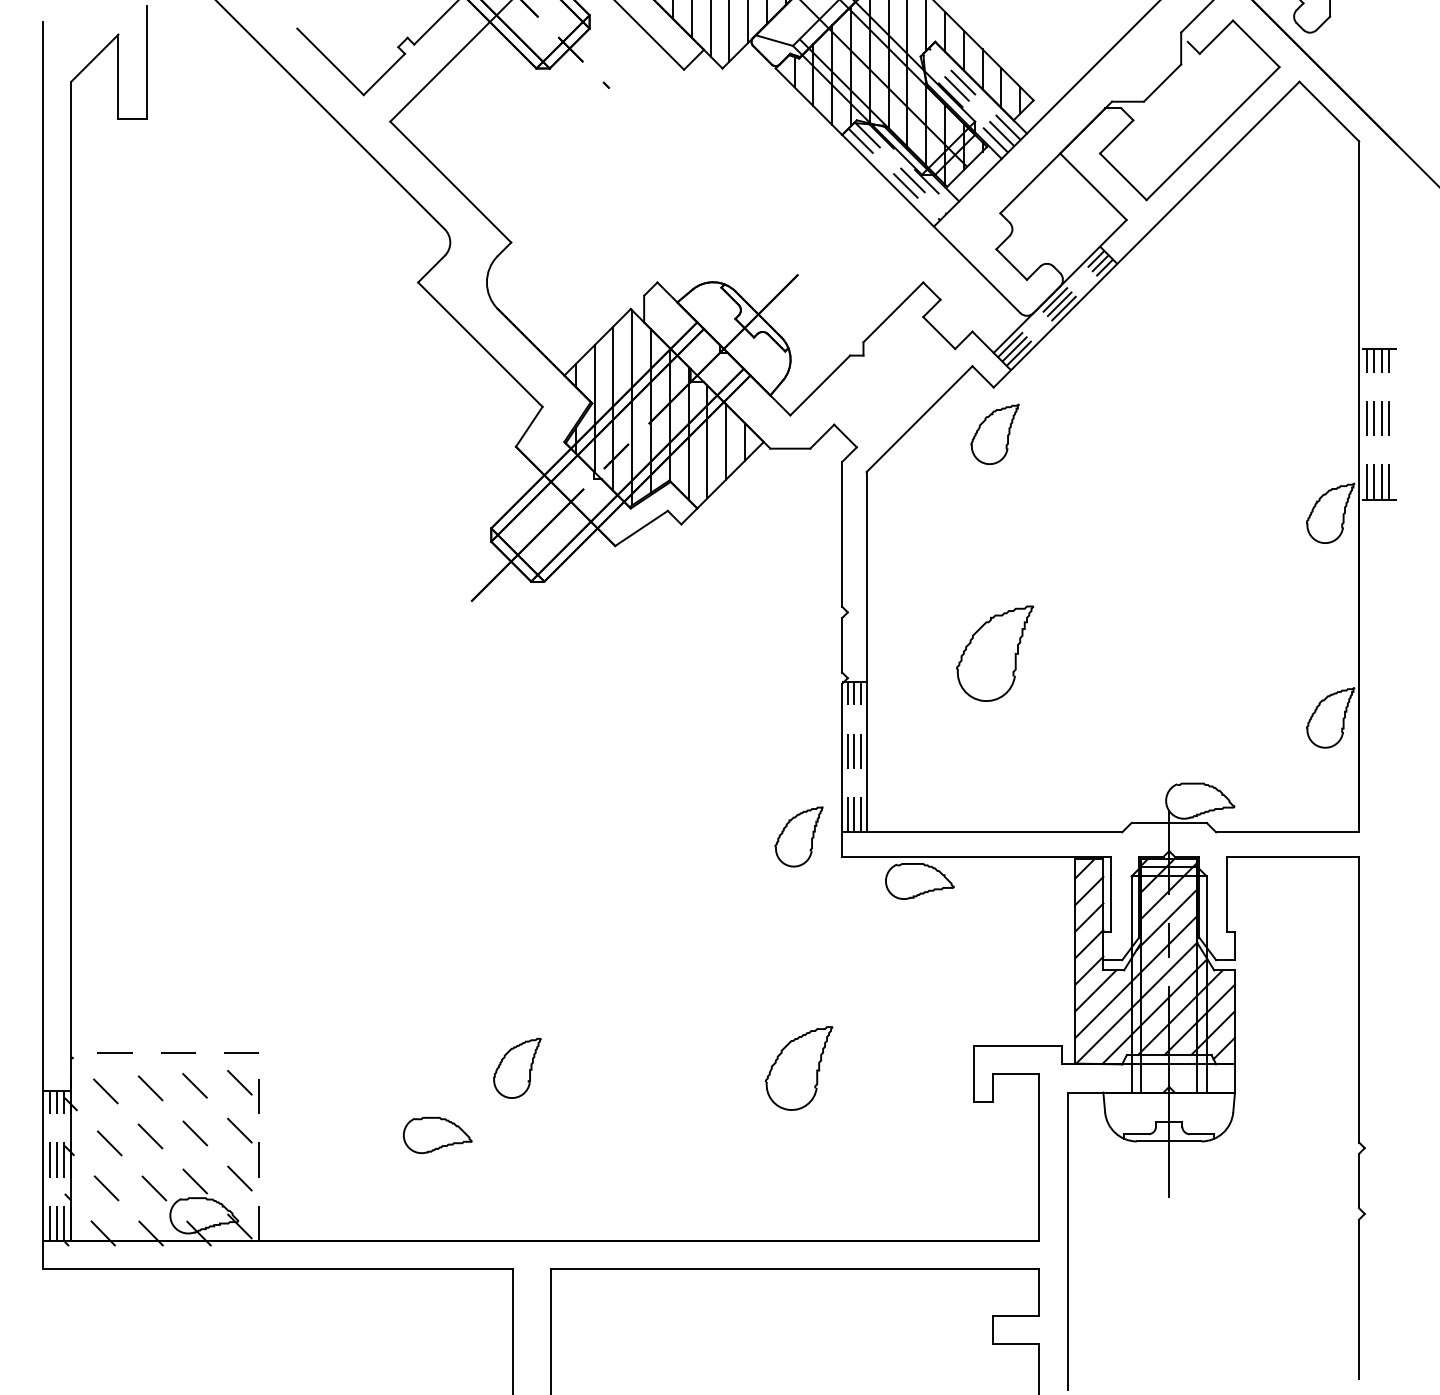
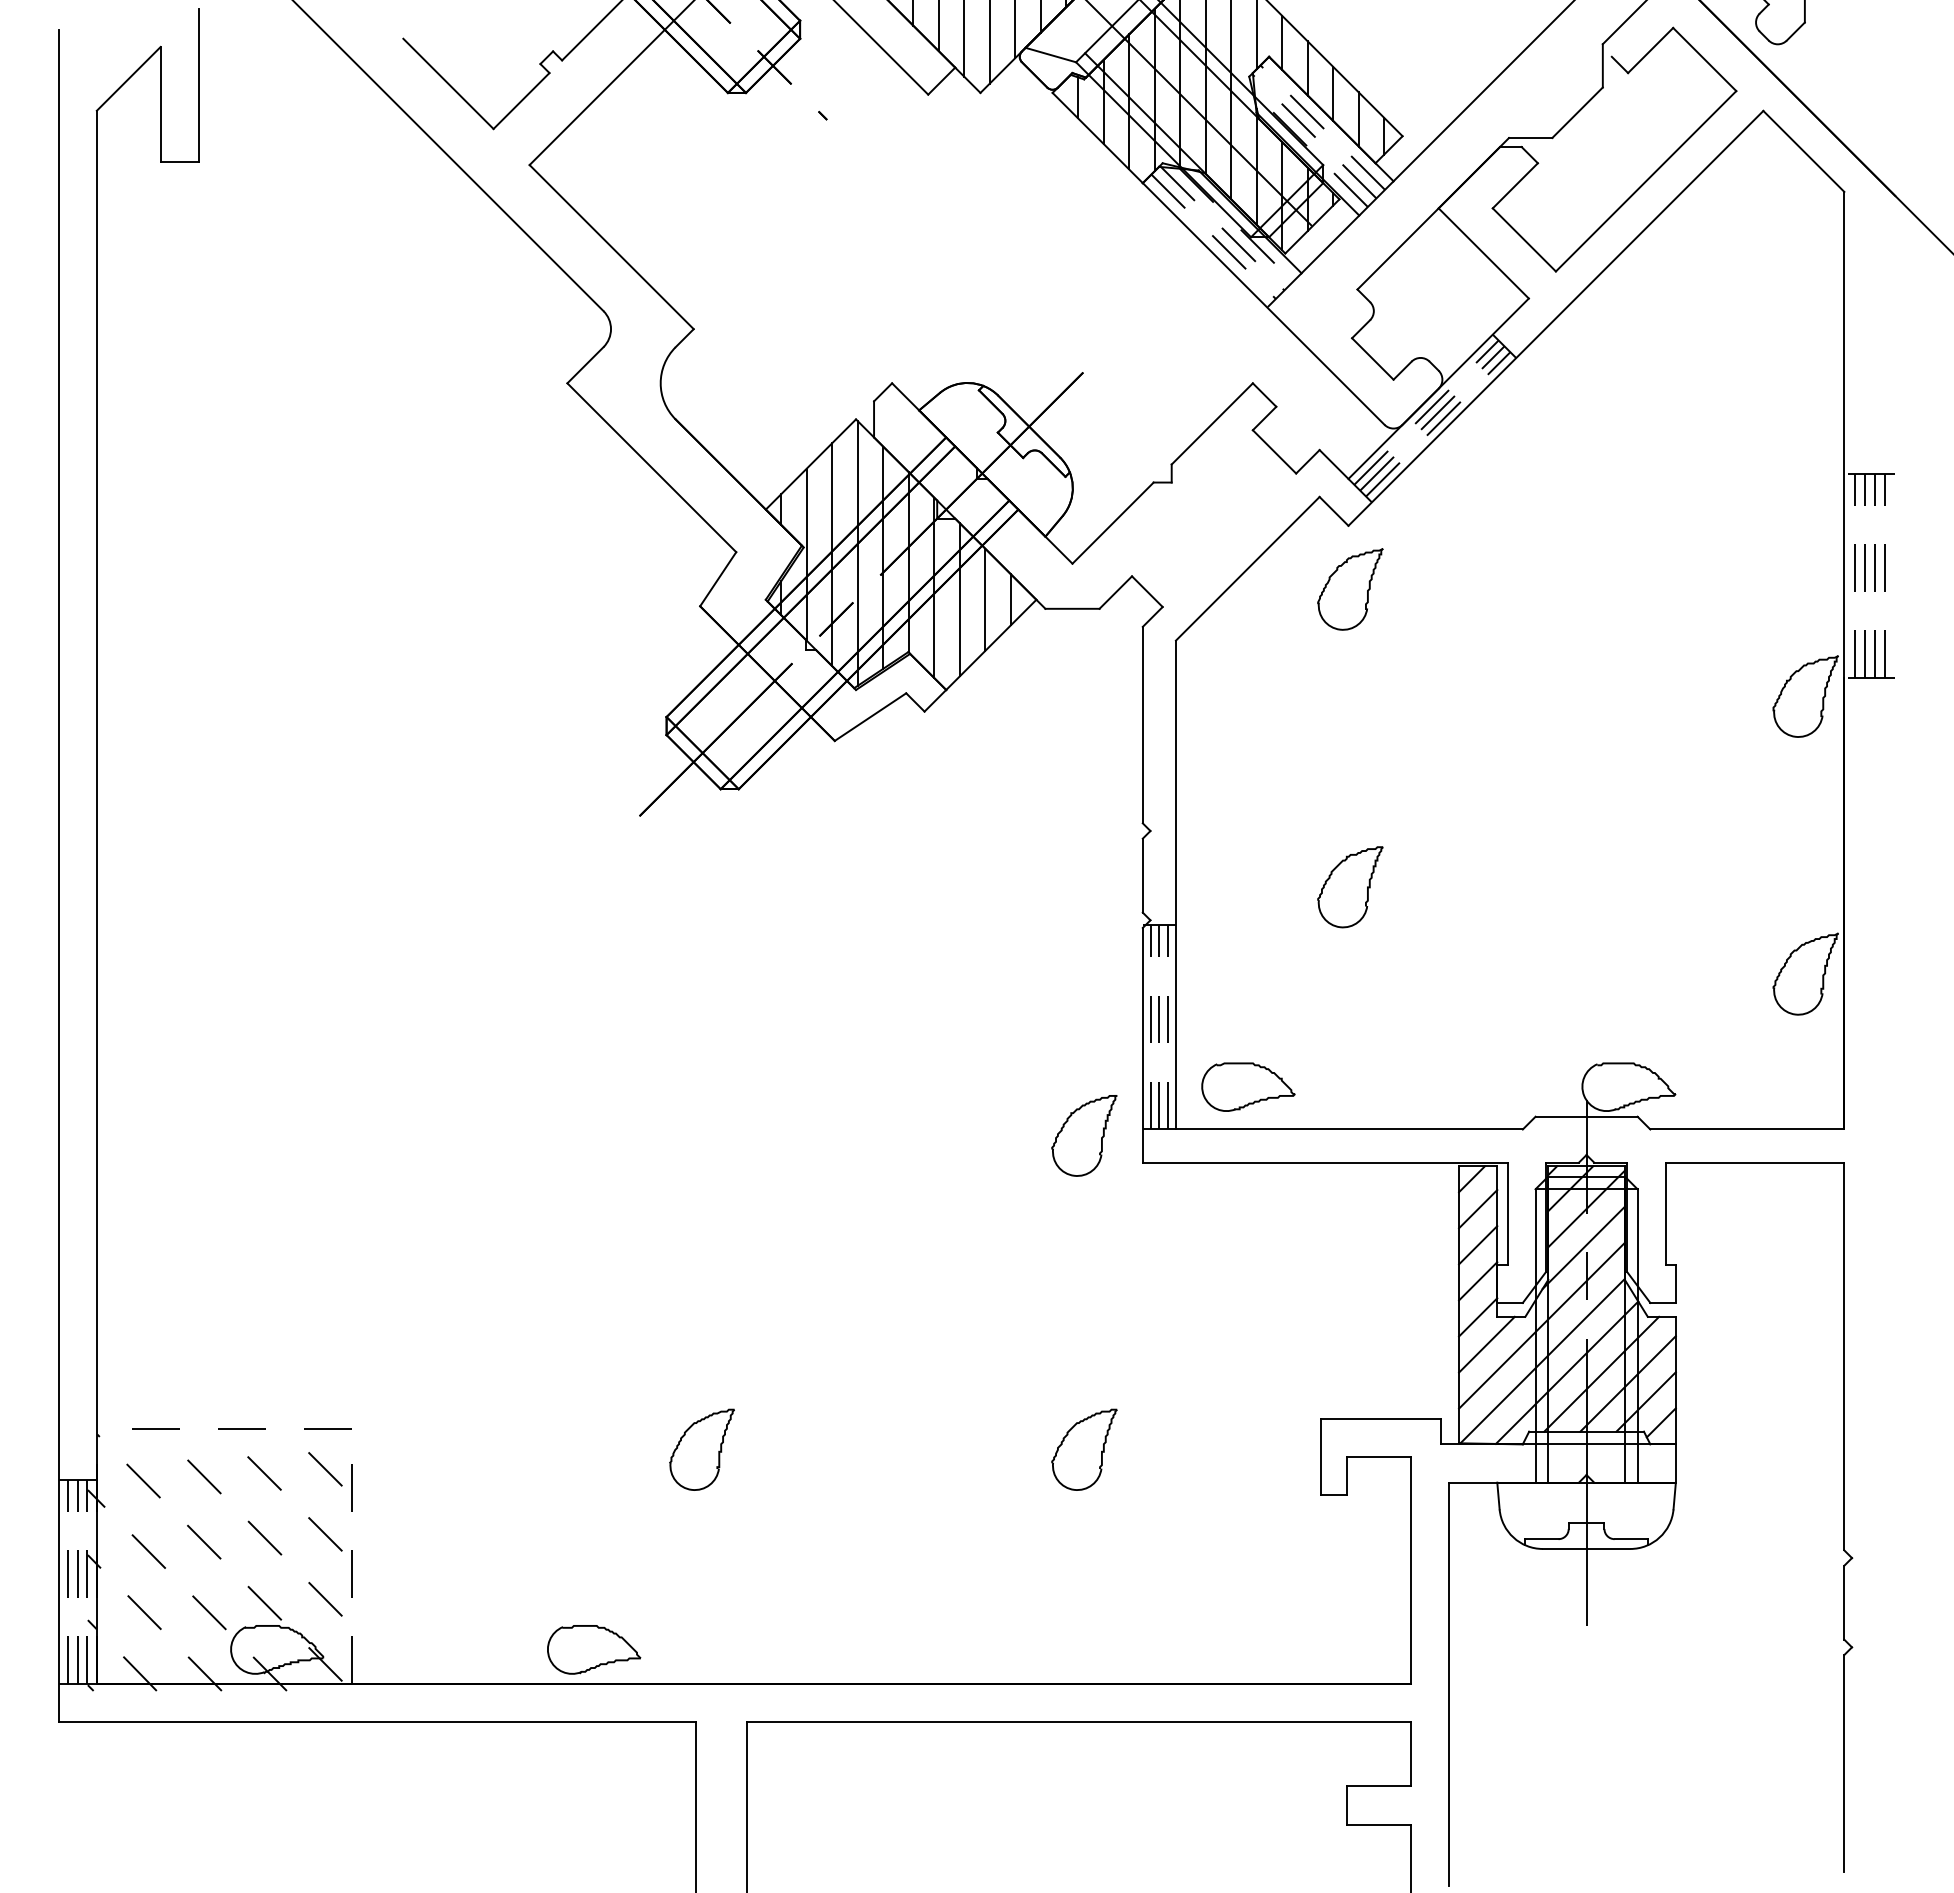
part: (995, 654) -> (1350, 887), size x0.62
part: (920, 880) -> (1248, 1086), moved
part: (799, 1068) -> (1084, 1449), size x0.71
part: (438, 1135) -> (594, 1649), moved

